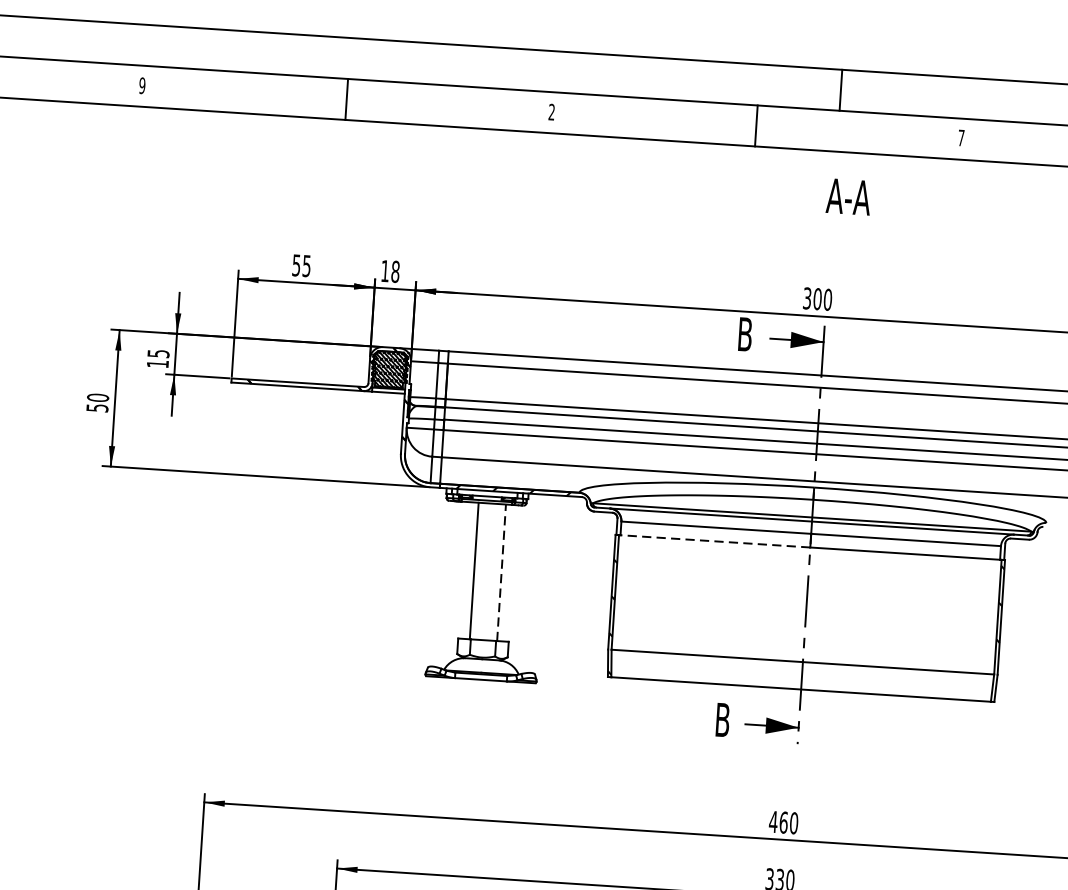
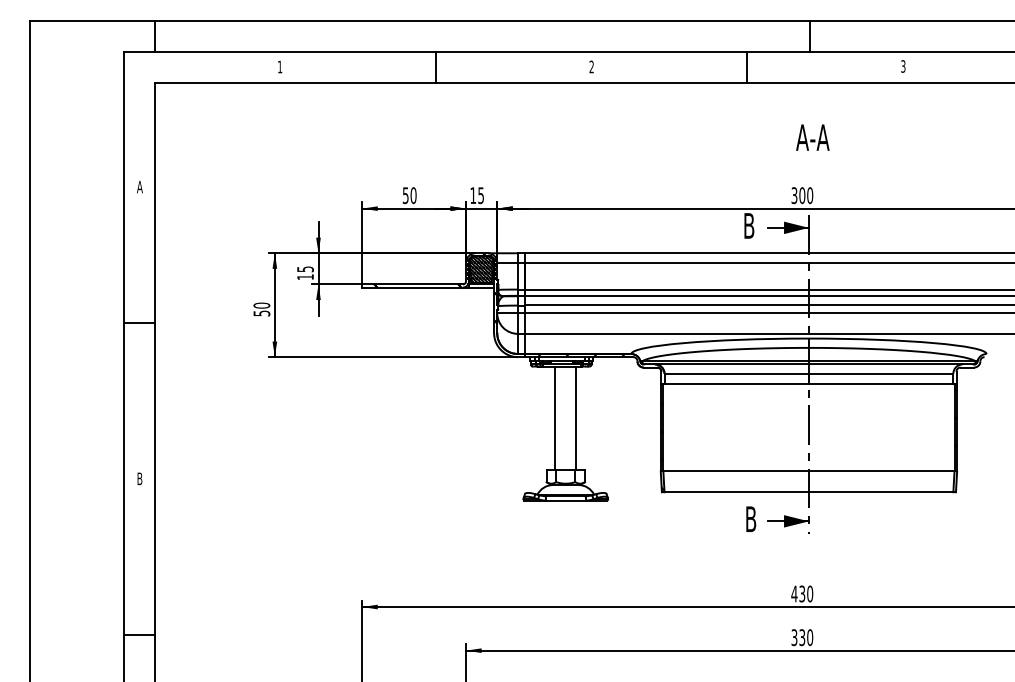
text: (141, 85) -> (279, 66), 9 -> 1
text: (961, 138) -> (903, 66), 7 -> 3
text: (848, 196) -> (812, 137), moved
text: (306, 265) -> (413, 195), 55 -> 50
text: (396, 271) -> (481, 195), 18 -> 15
line: (715, 541) -> (736, 384), dashed -> solid
line: (501, 572) -> (576, 418), dashed -> solid
text: (784, 822) -> (802, 593), 460 -> 430

